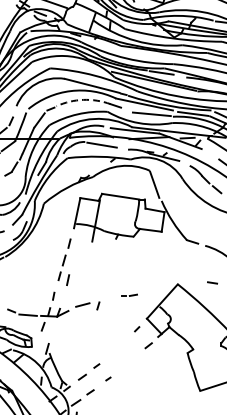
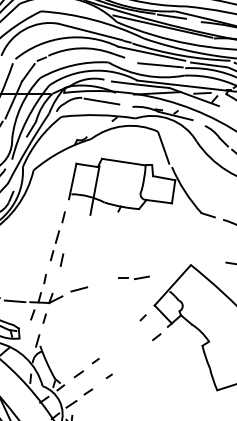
arc: (83, 99) -> (80, 47), dashed -> solid
part: (129, 295) -> (134, 278), size x1.67
line: (98, 305) -> (44, 318), moved

